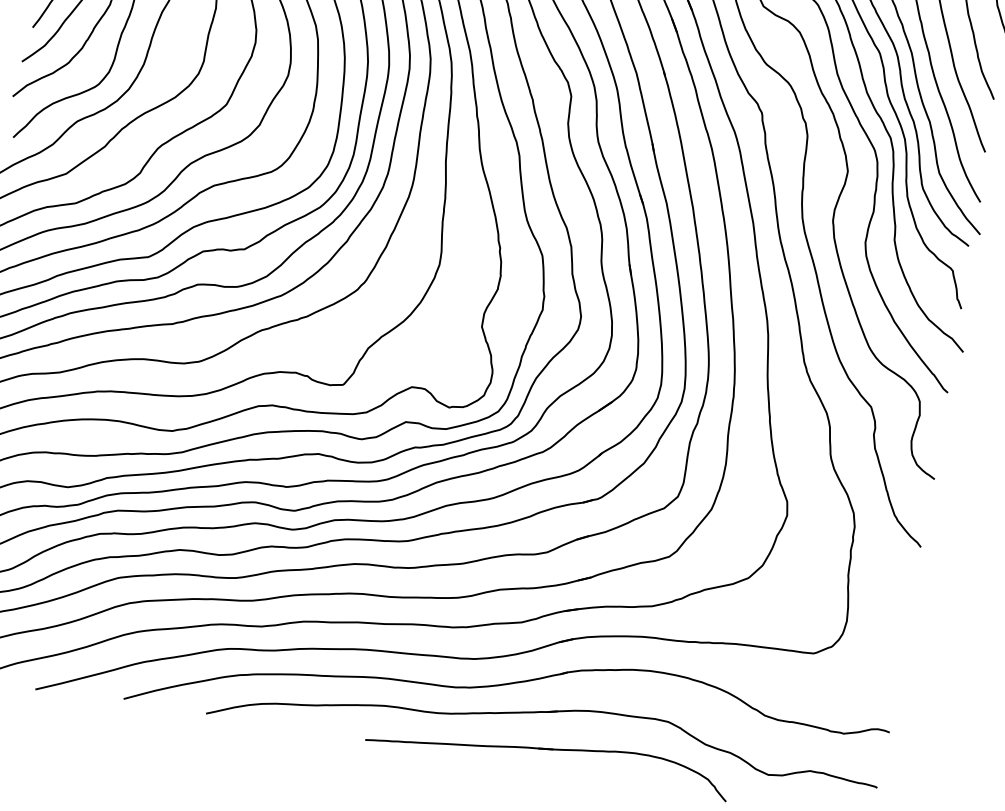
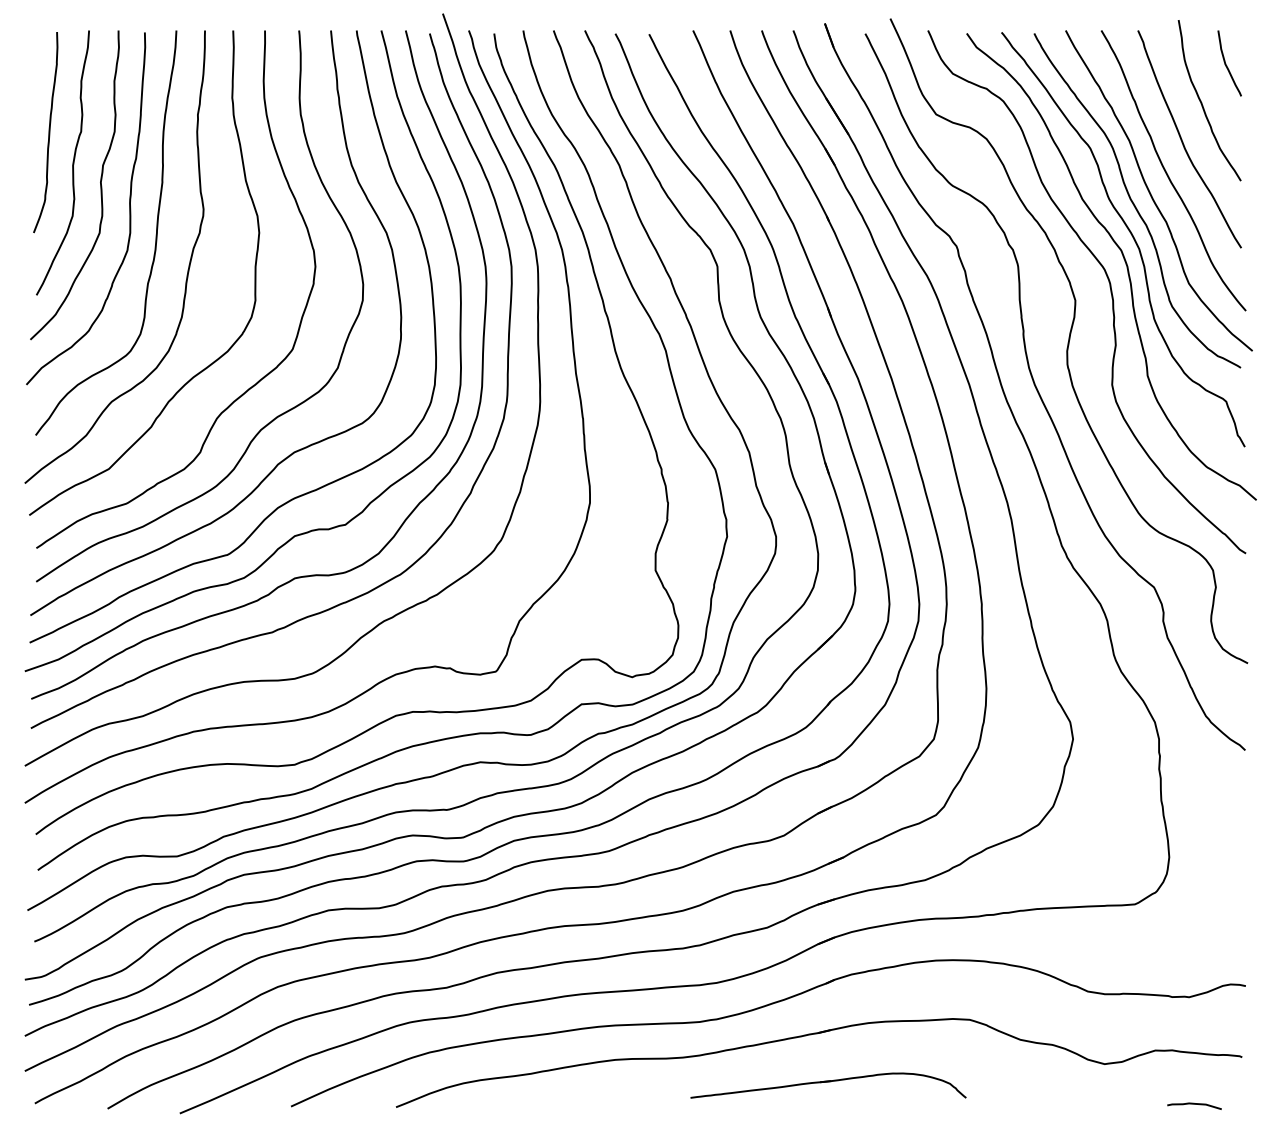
part: (548, 754) -> (828, 1085), size x0.6

